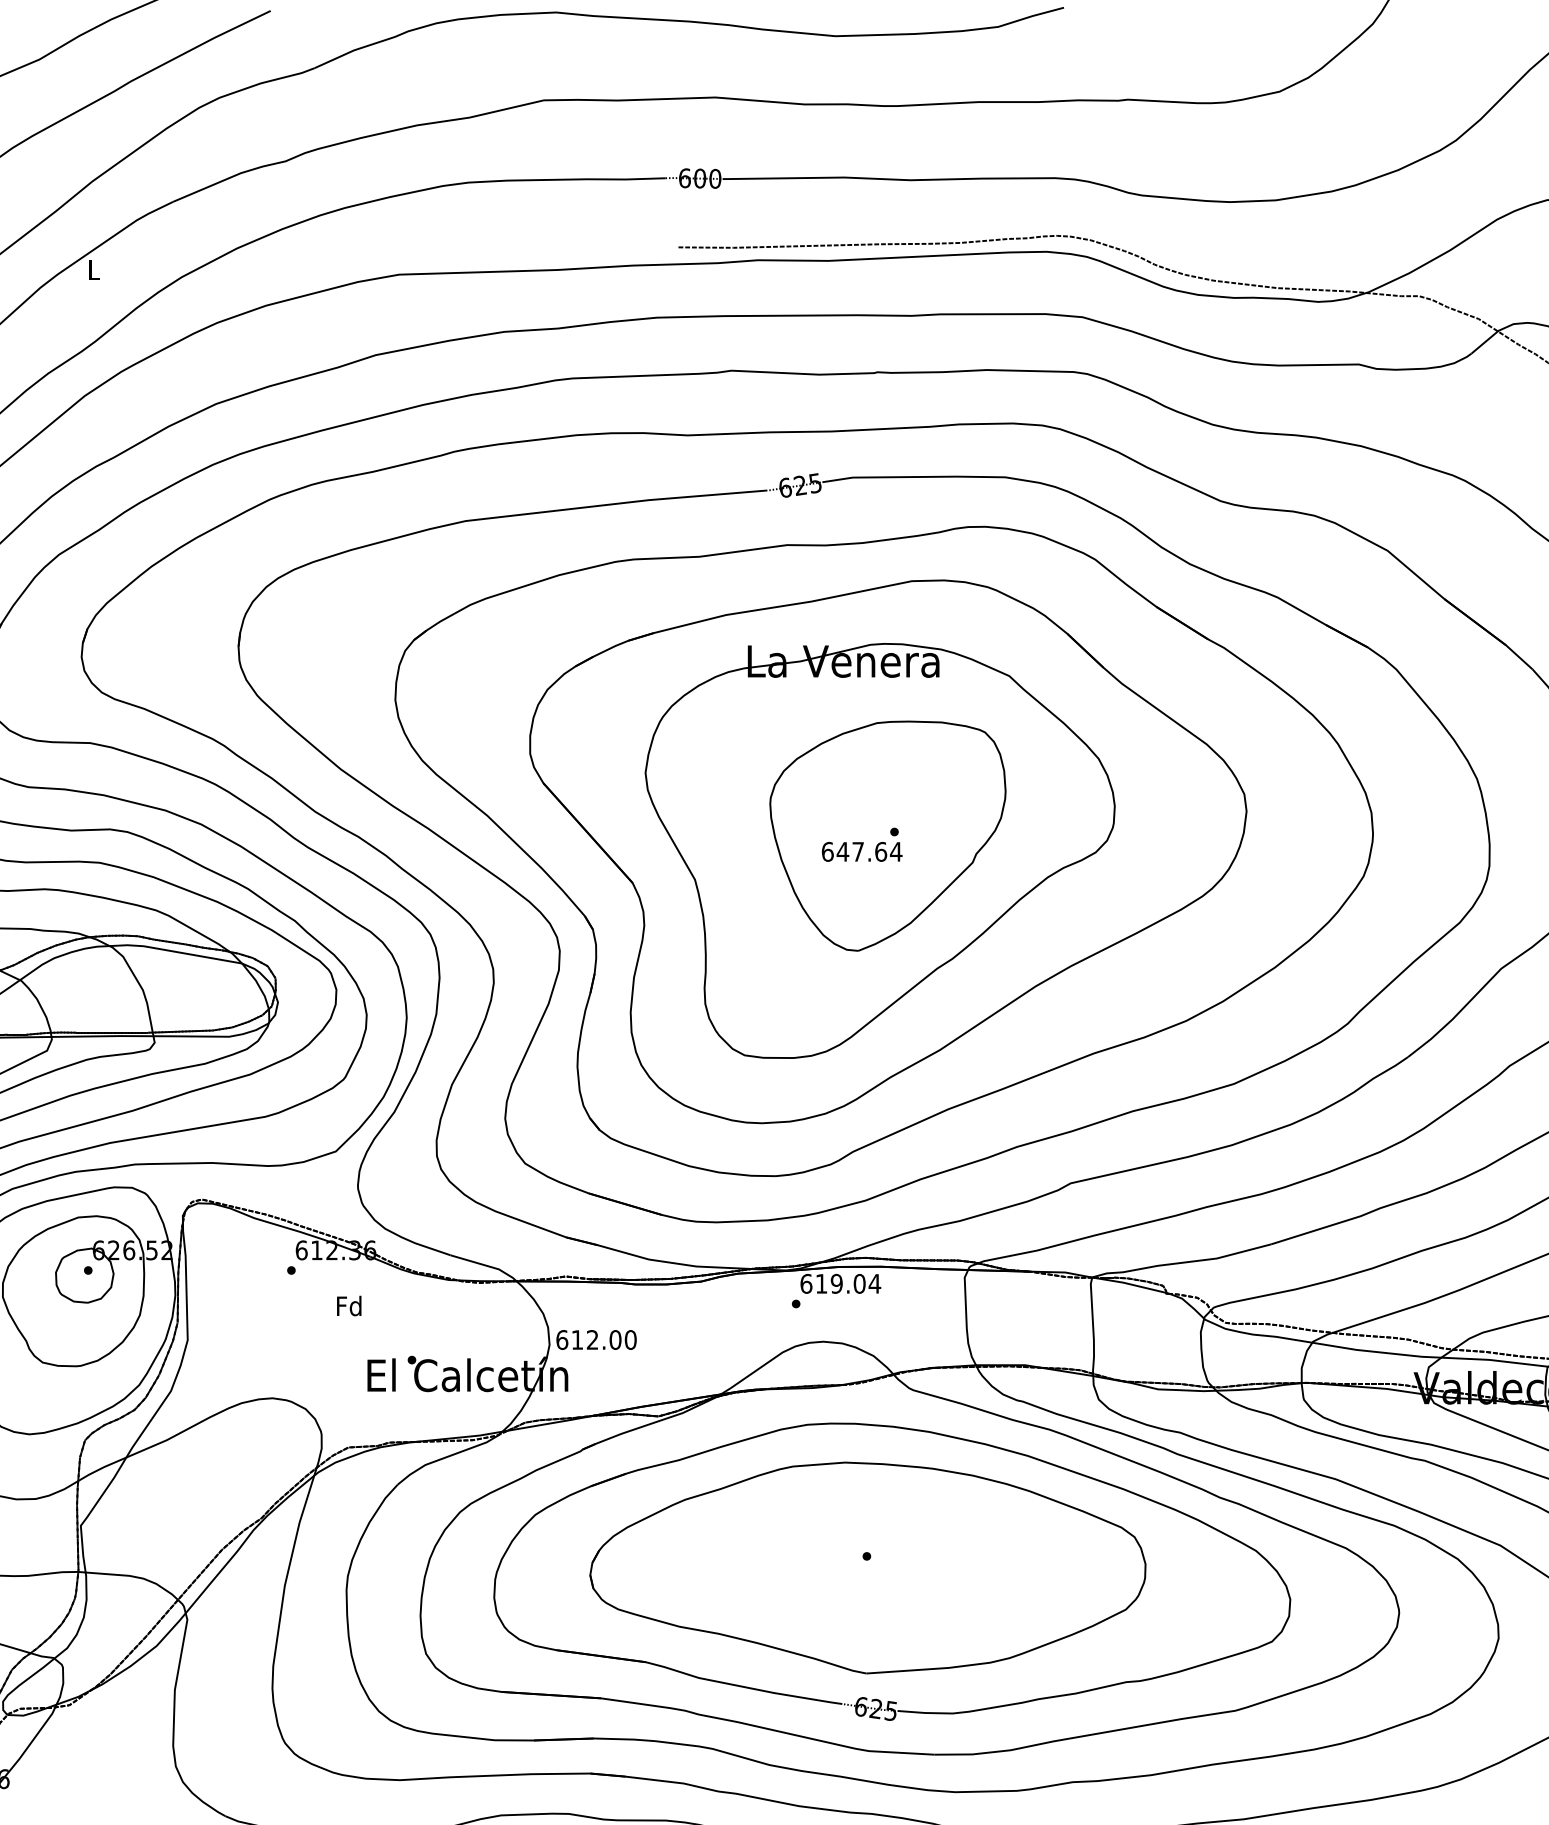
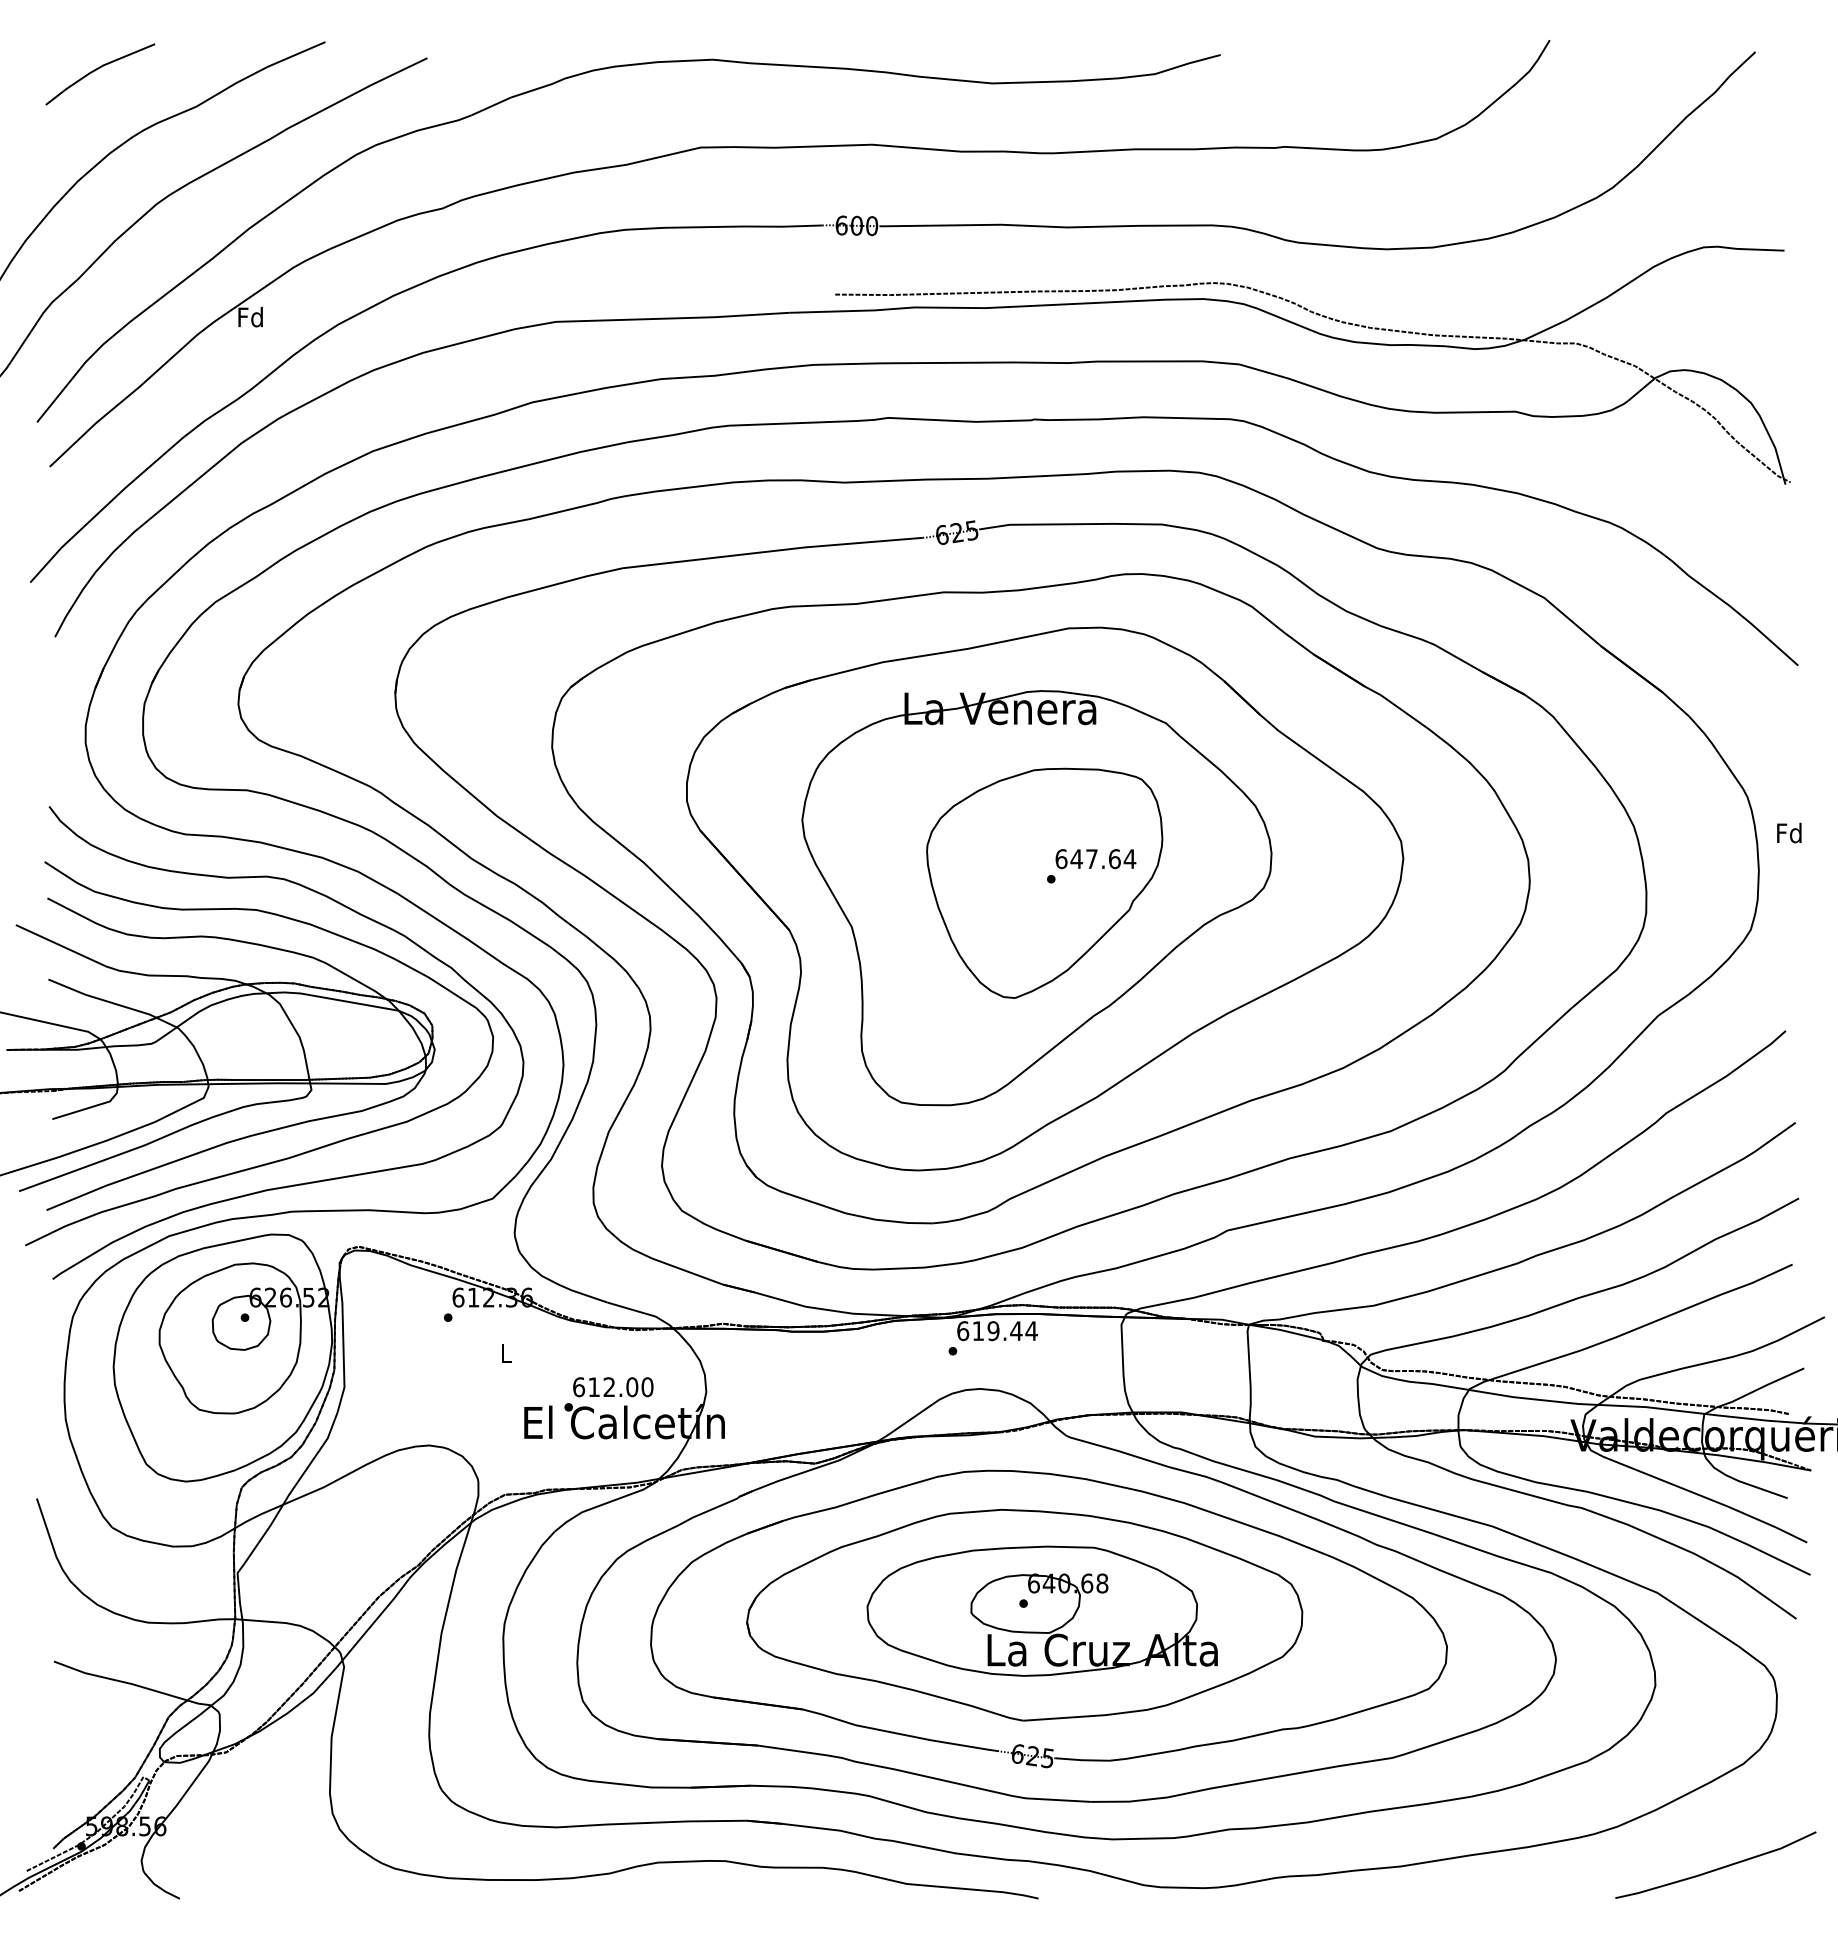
text: (93, 269) -> (250, 316), L -> Fd
text: (861, 852) -> (1095, 859), moved
text: (859, 1284) -> (1016, 1331), 619.04 -> 619.44
text: (348, 1306) -> (505, 1353), Fd -> L
text: (596, 1340) -> (613, 1387), moved
part: (884, 1563) -> (1041, 1610), added

